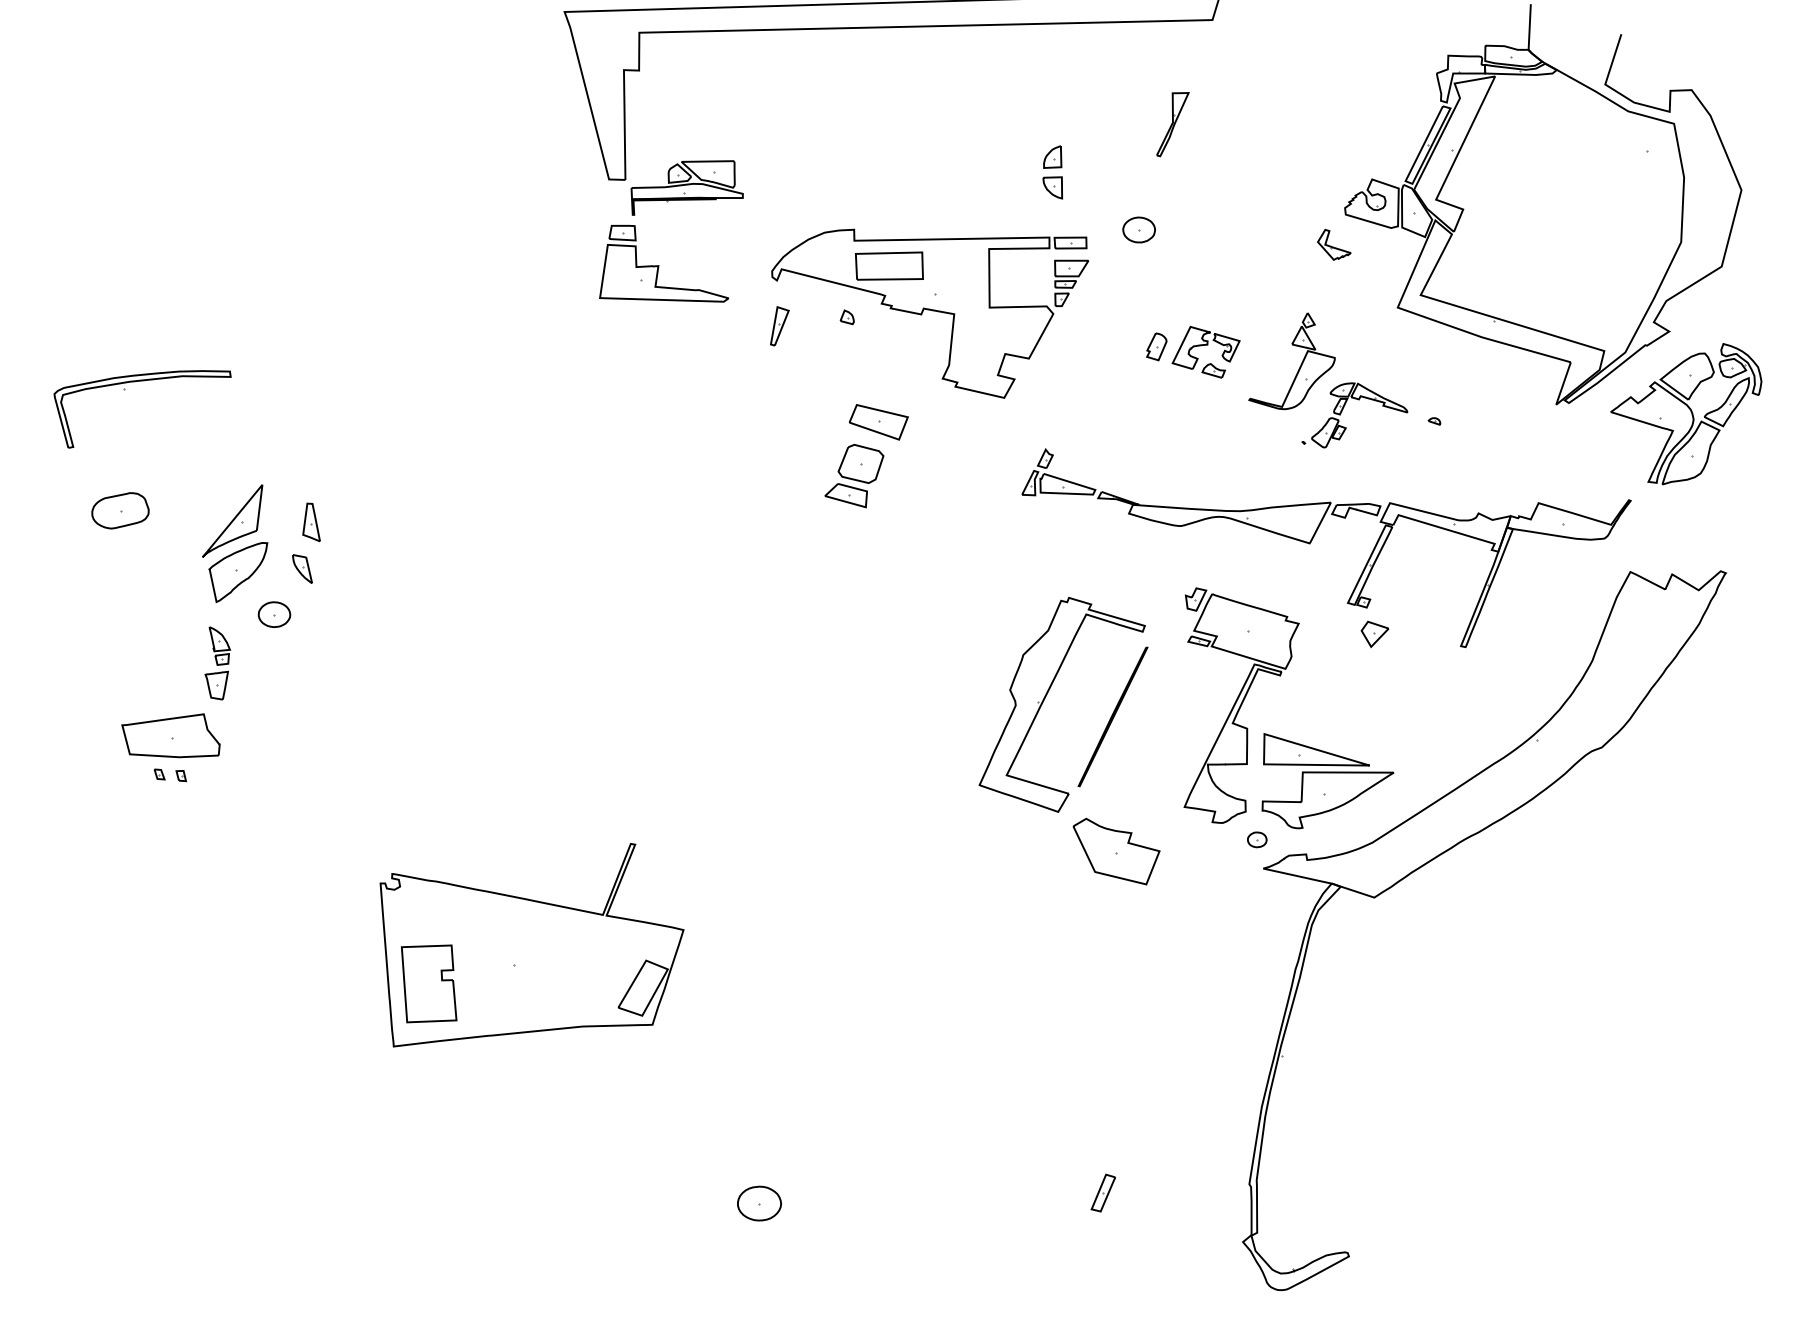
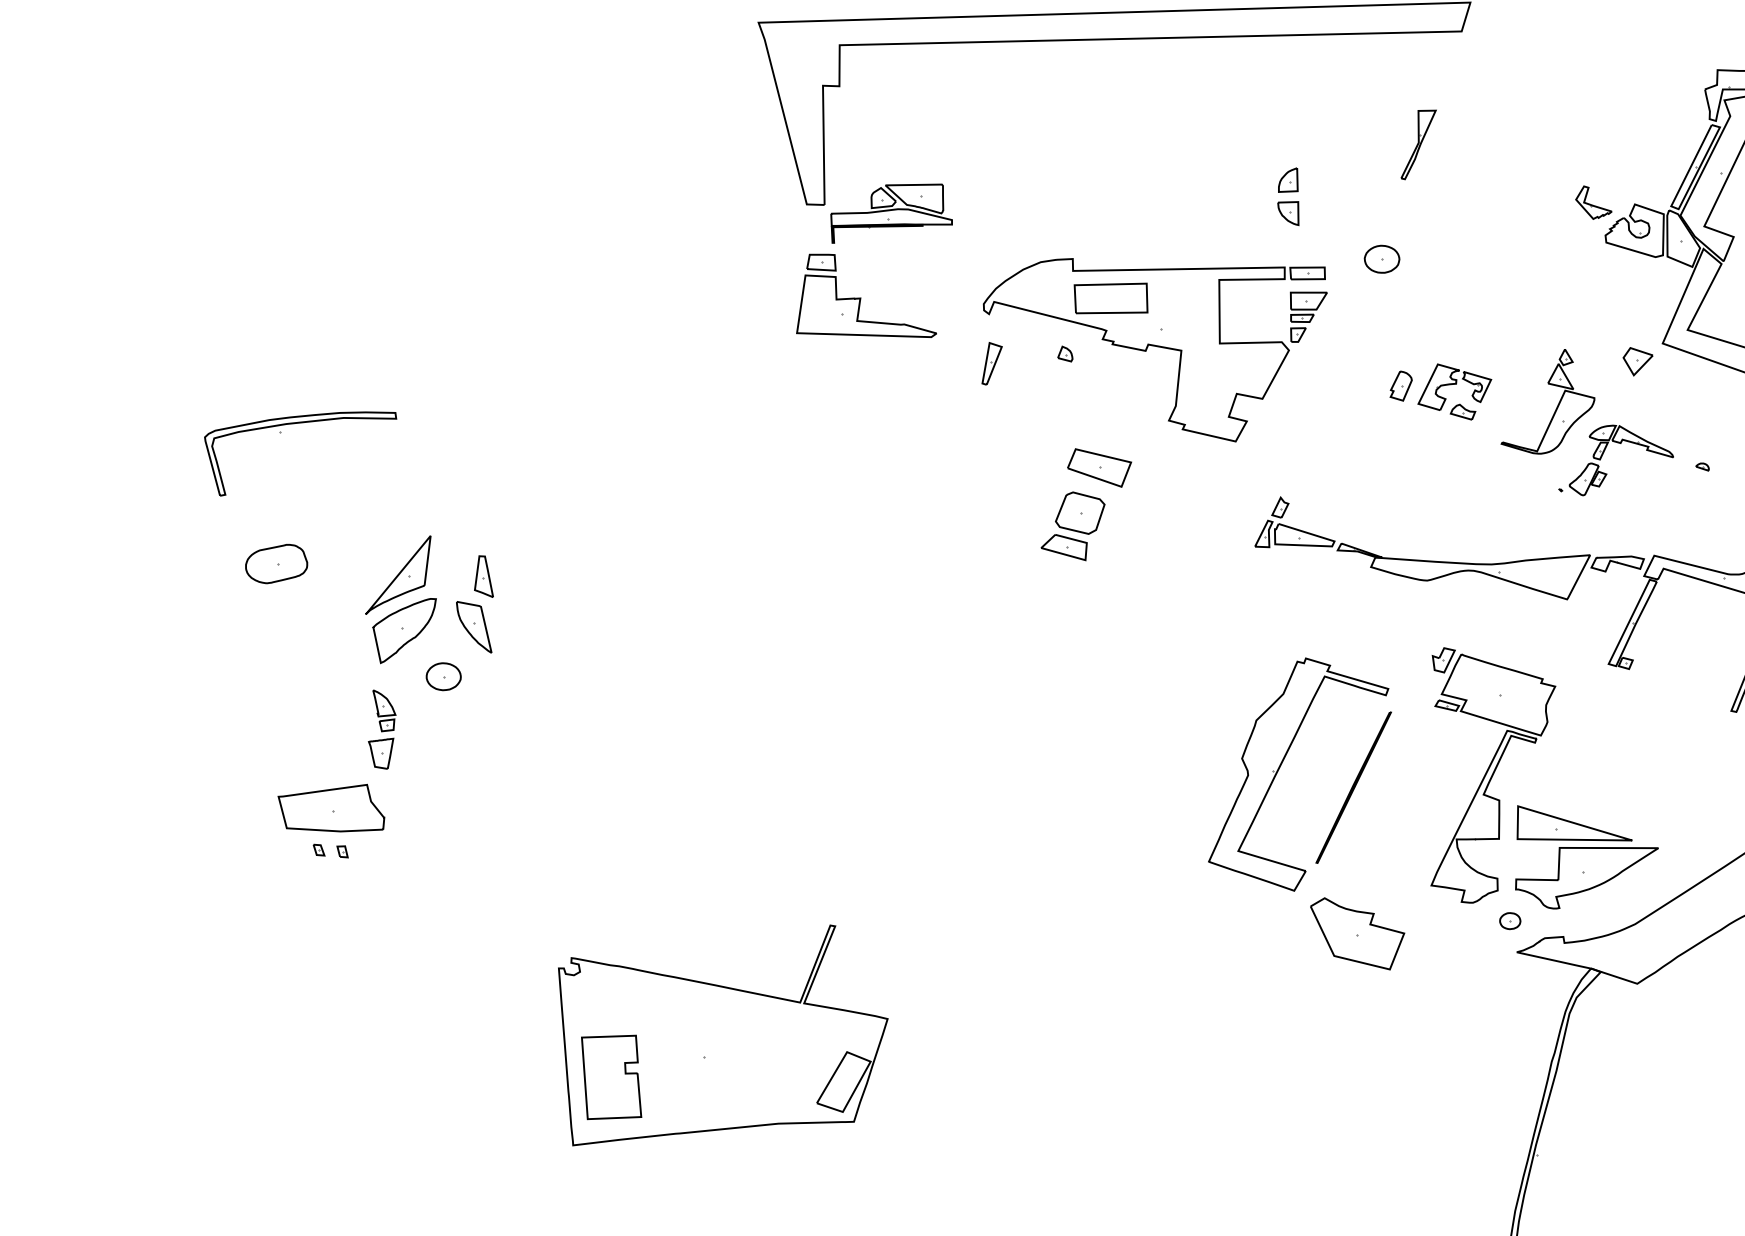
part: (1334, 244) -> (1594, 202), moved
part: (302, 568) -> (474, 626), size x1.67
part: (1374, 634) -> (1637, 361), moved

